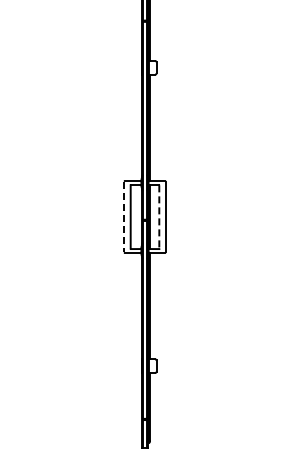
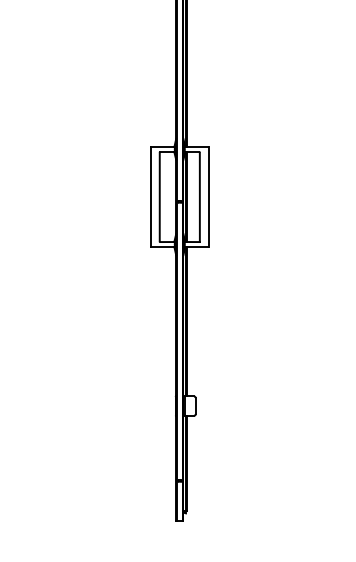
line: (124, 217) -> (151, 197), dashed -> solid
line: (159, 217) -> (200, 197), dashed -> solid

